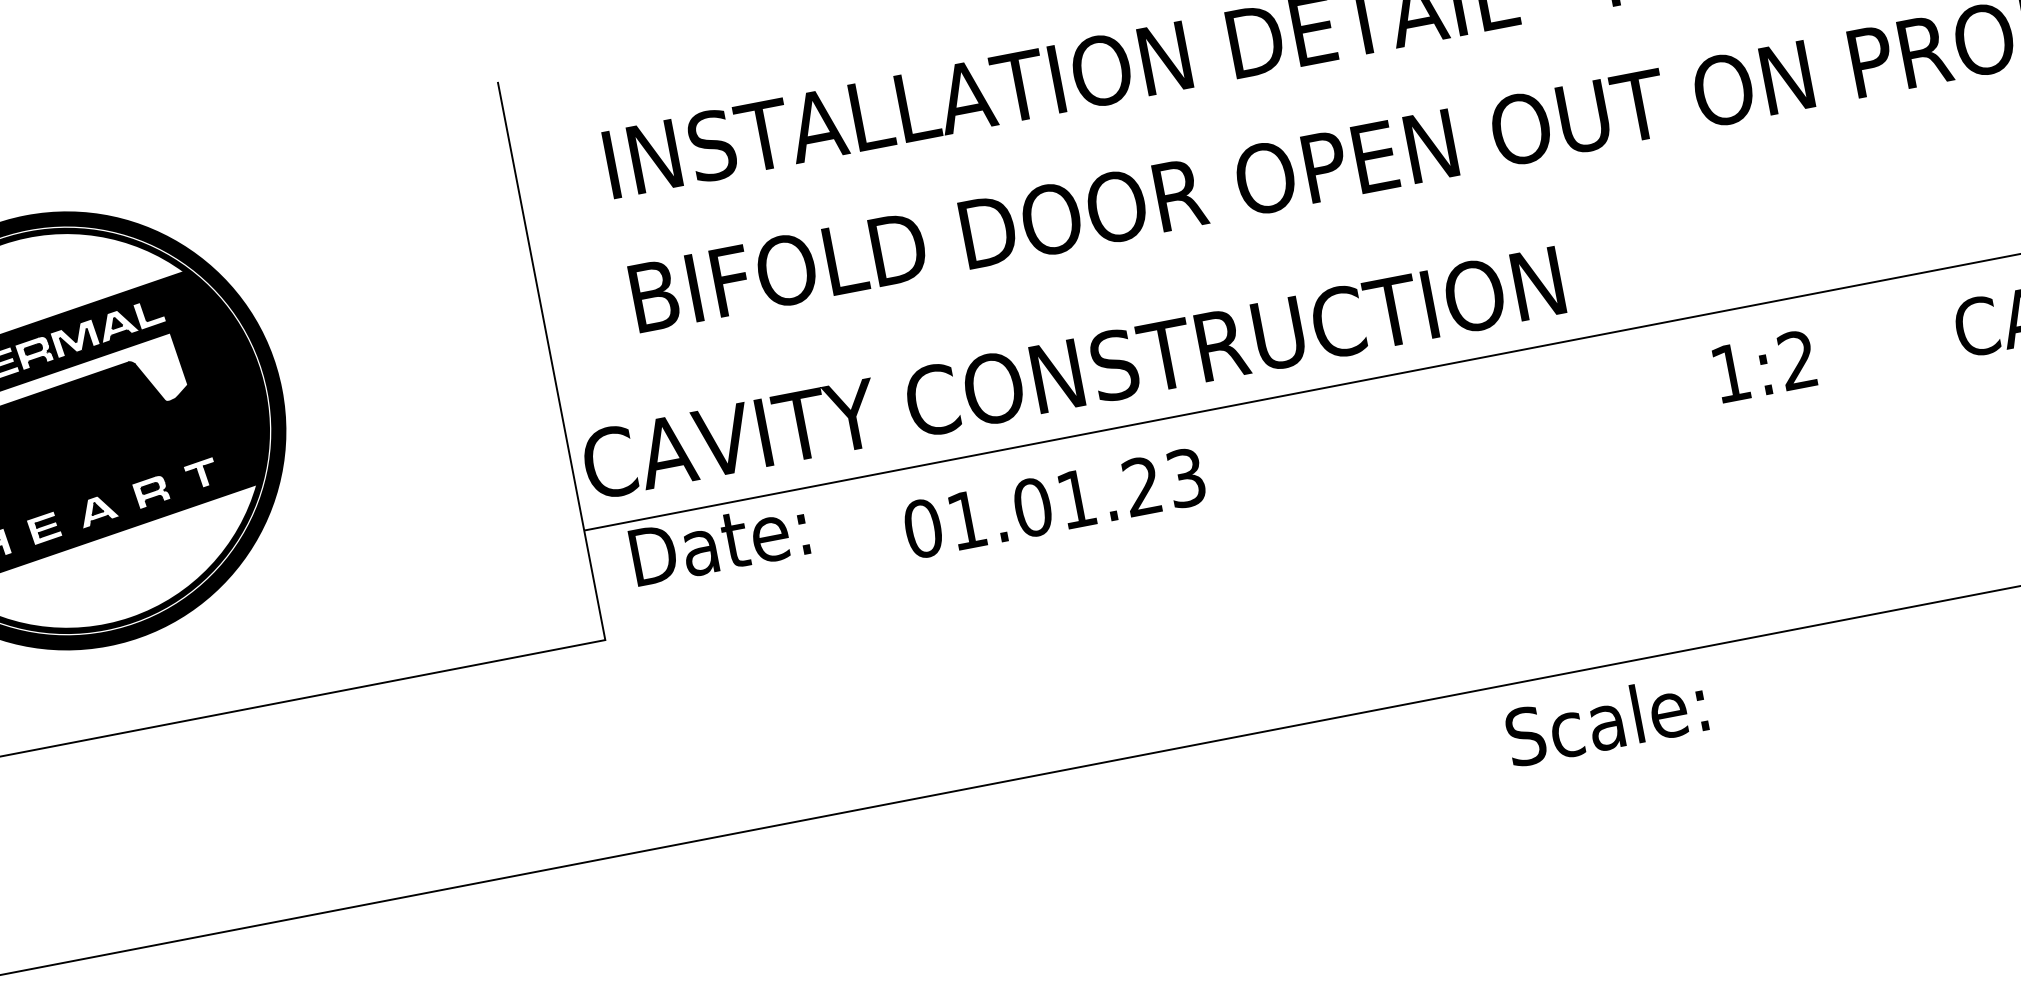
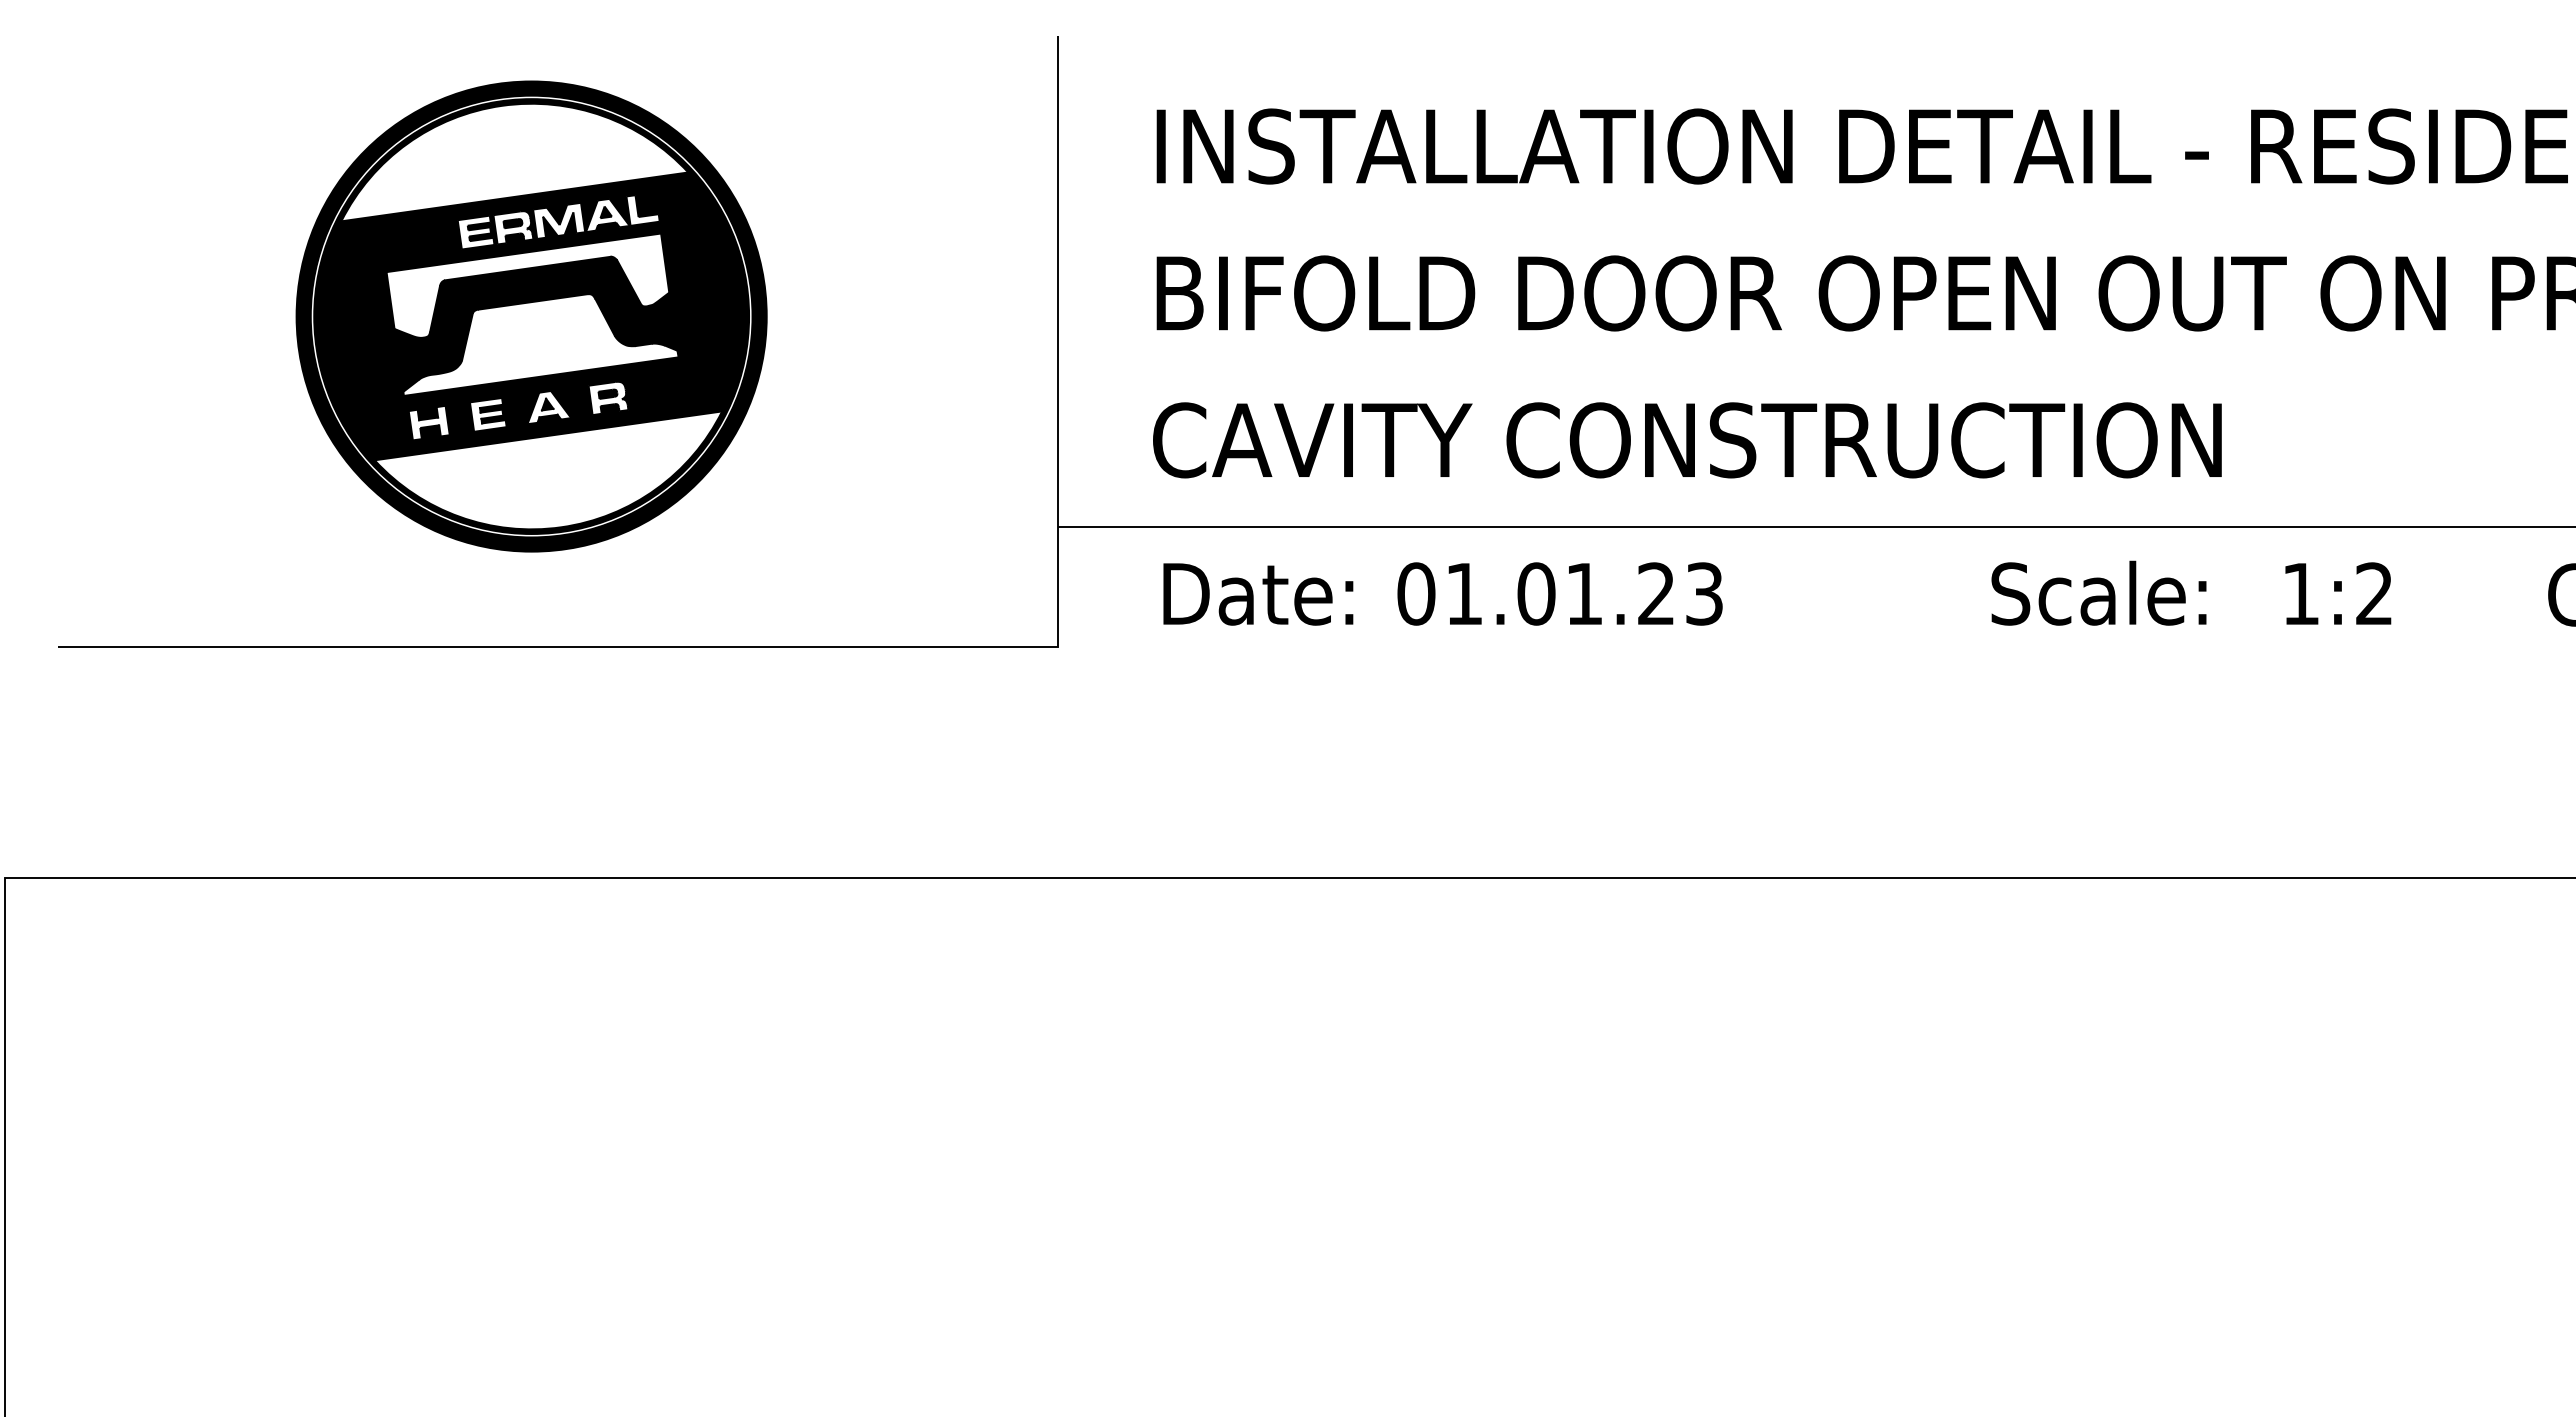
text: (1073, 373) -> (1687, 440), moved
text: (719, 542) -> (1258, 594), moved
text: (1605, 719) -> (2098, 592), moved

